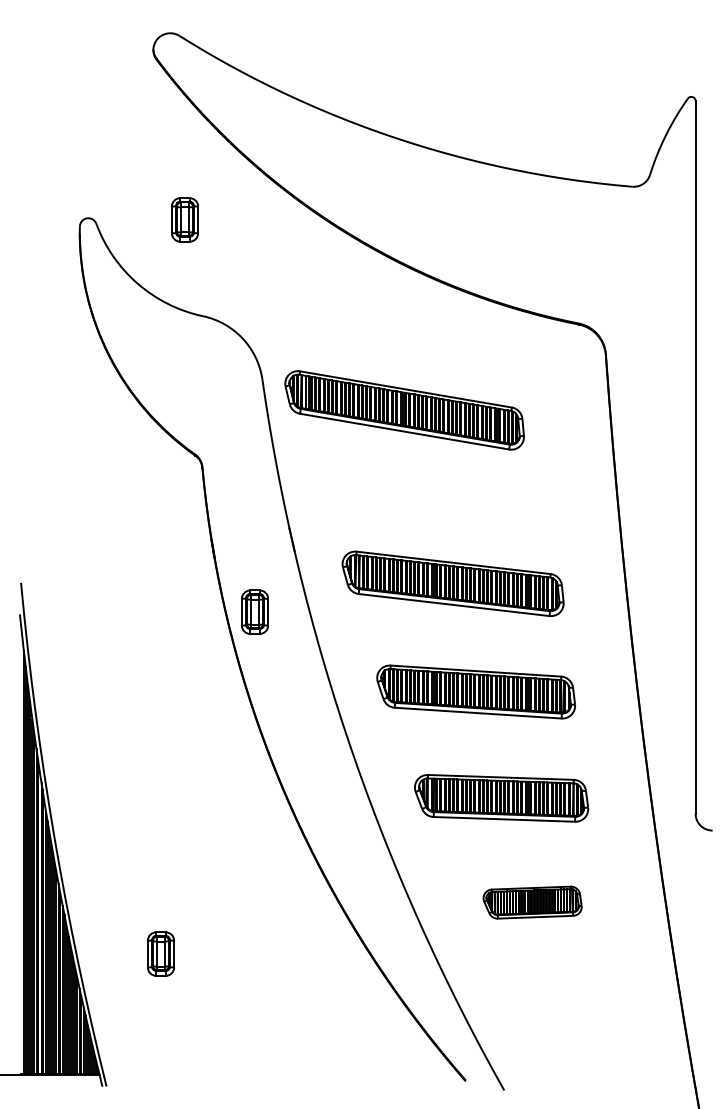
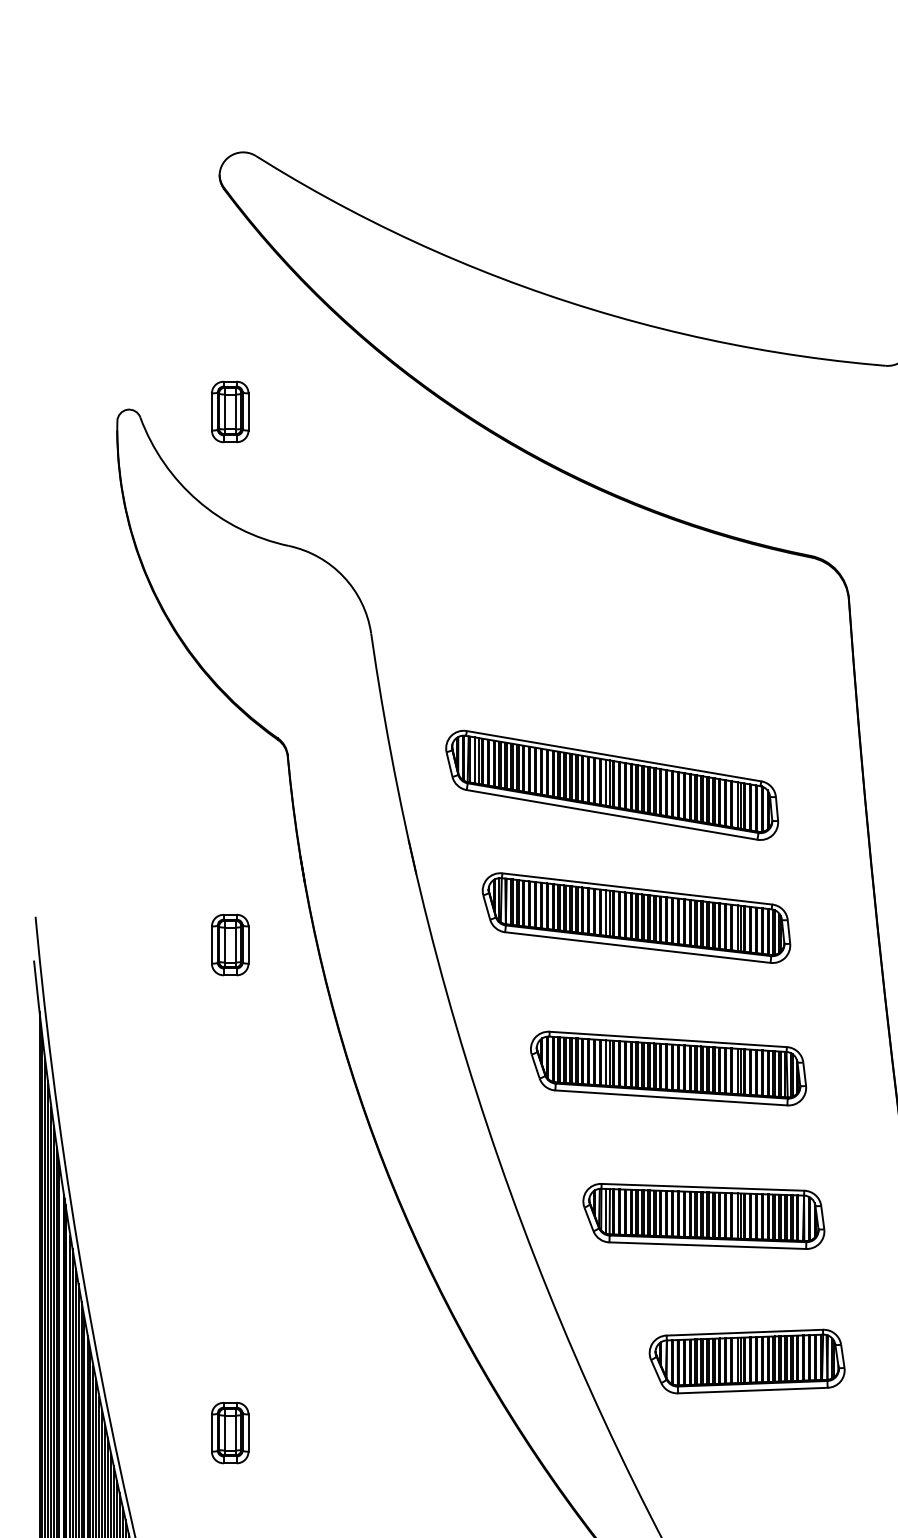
part: (184, 219) -> (229, 411), moved
part: (404, 410) -> (611, 785), moved
part: (254, 611) -> (229, 944), moved
part: (532, 902) -> (746, 1361), size x1.43

